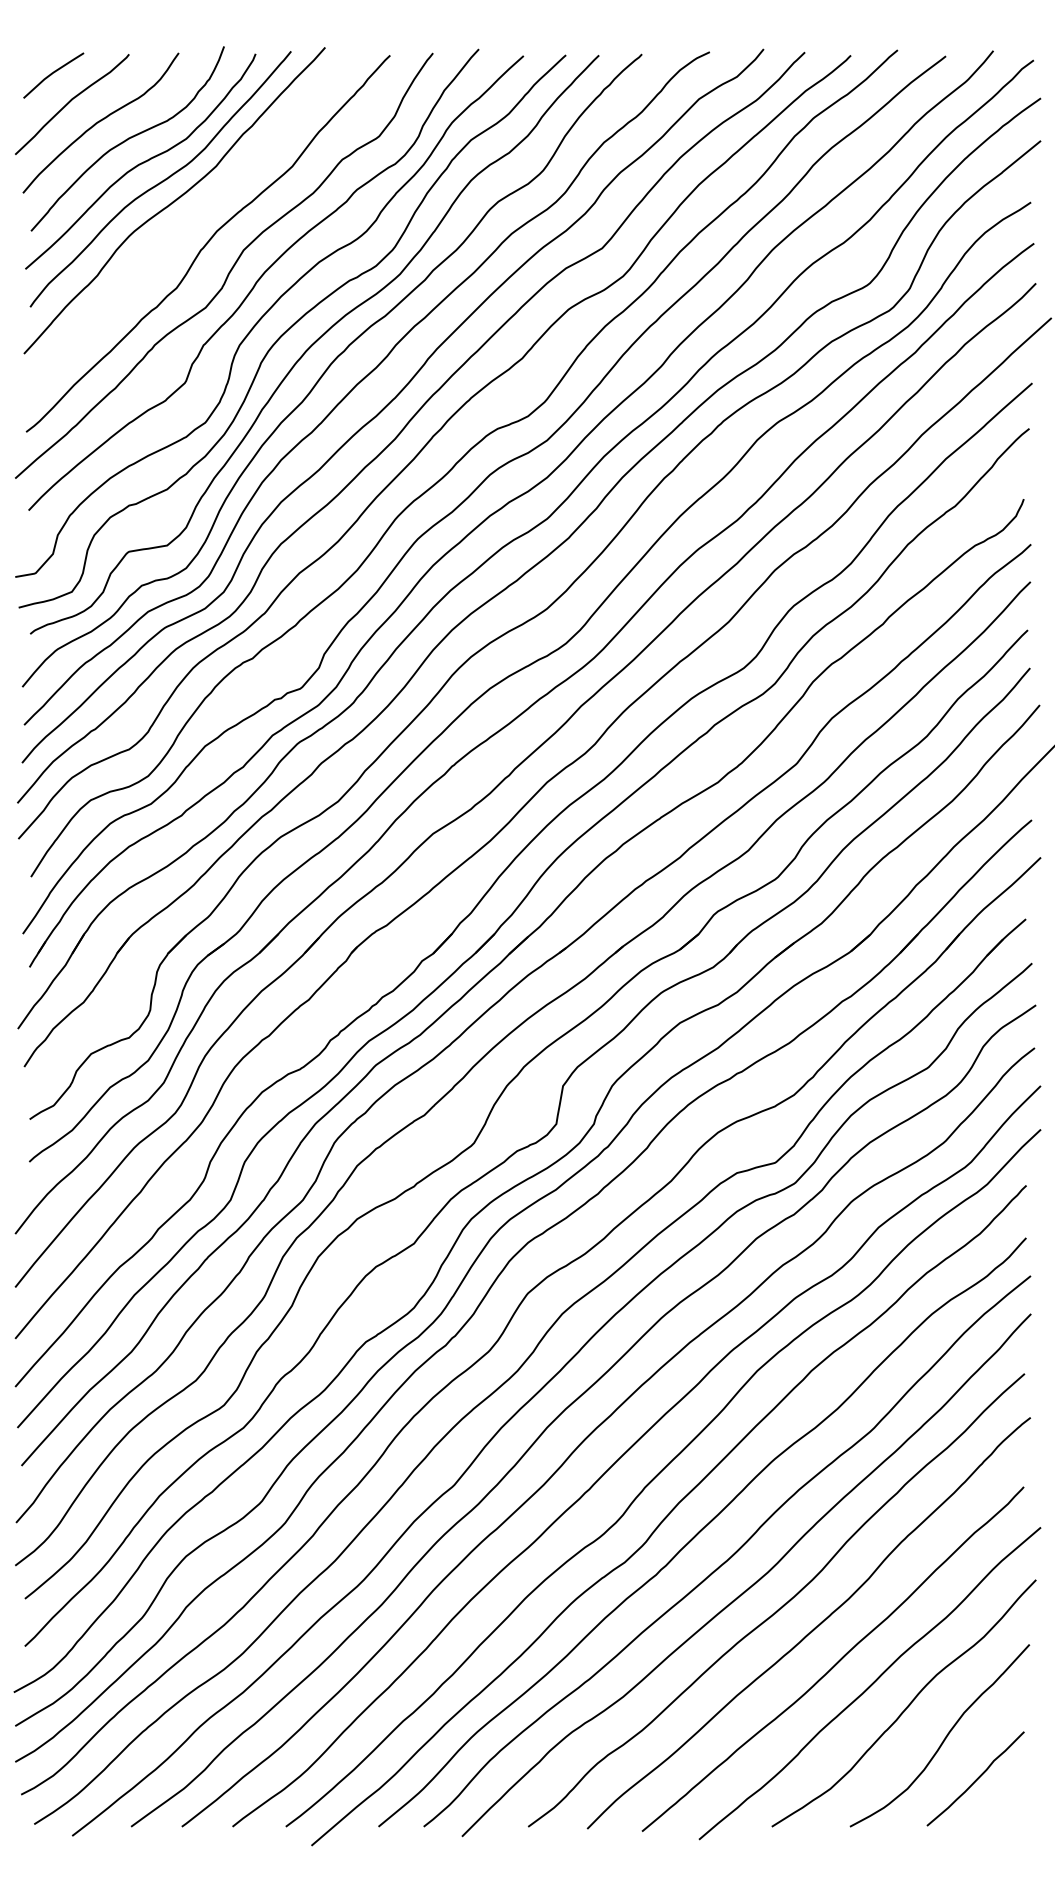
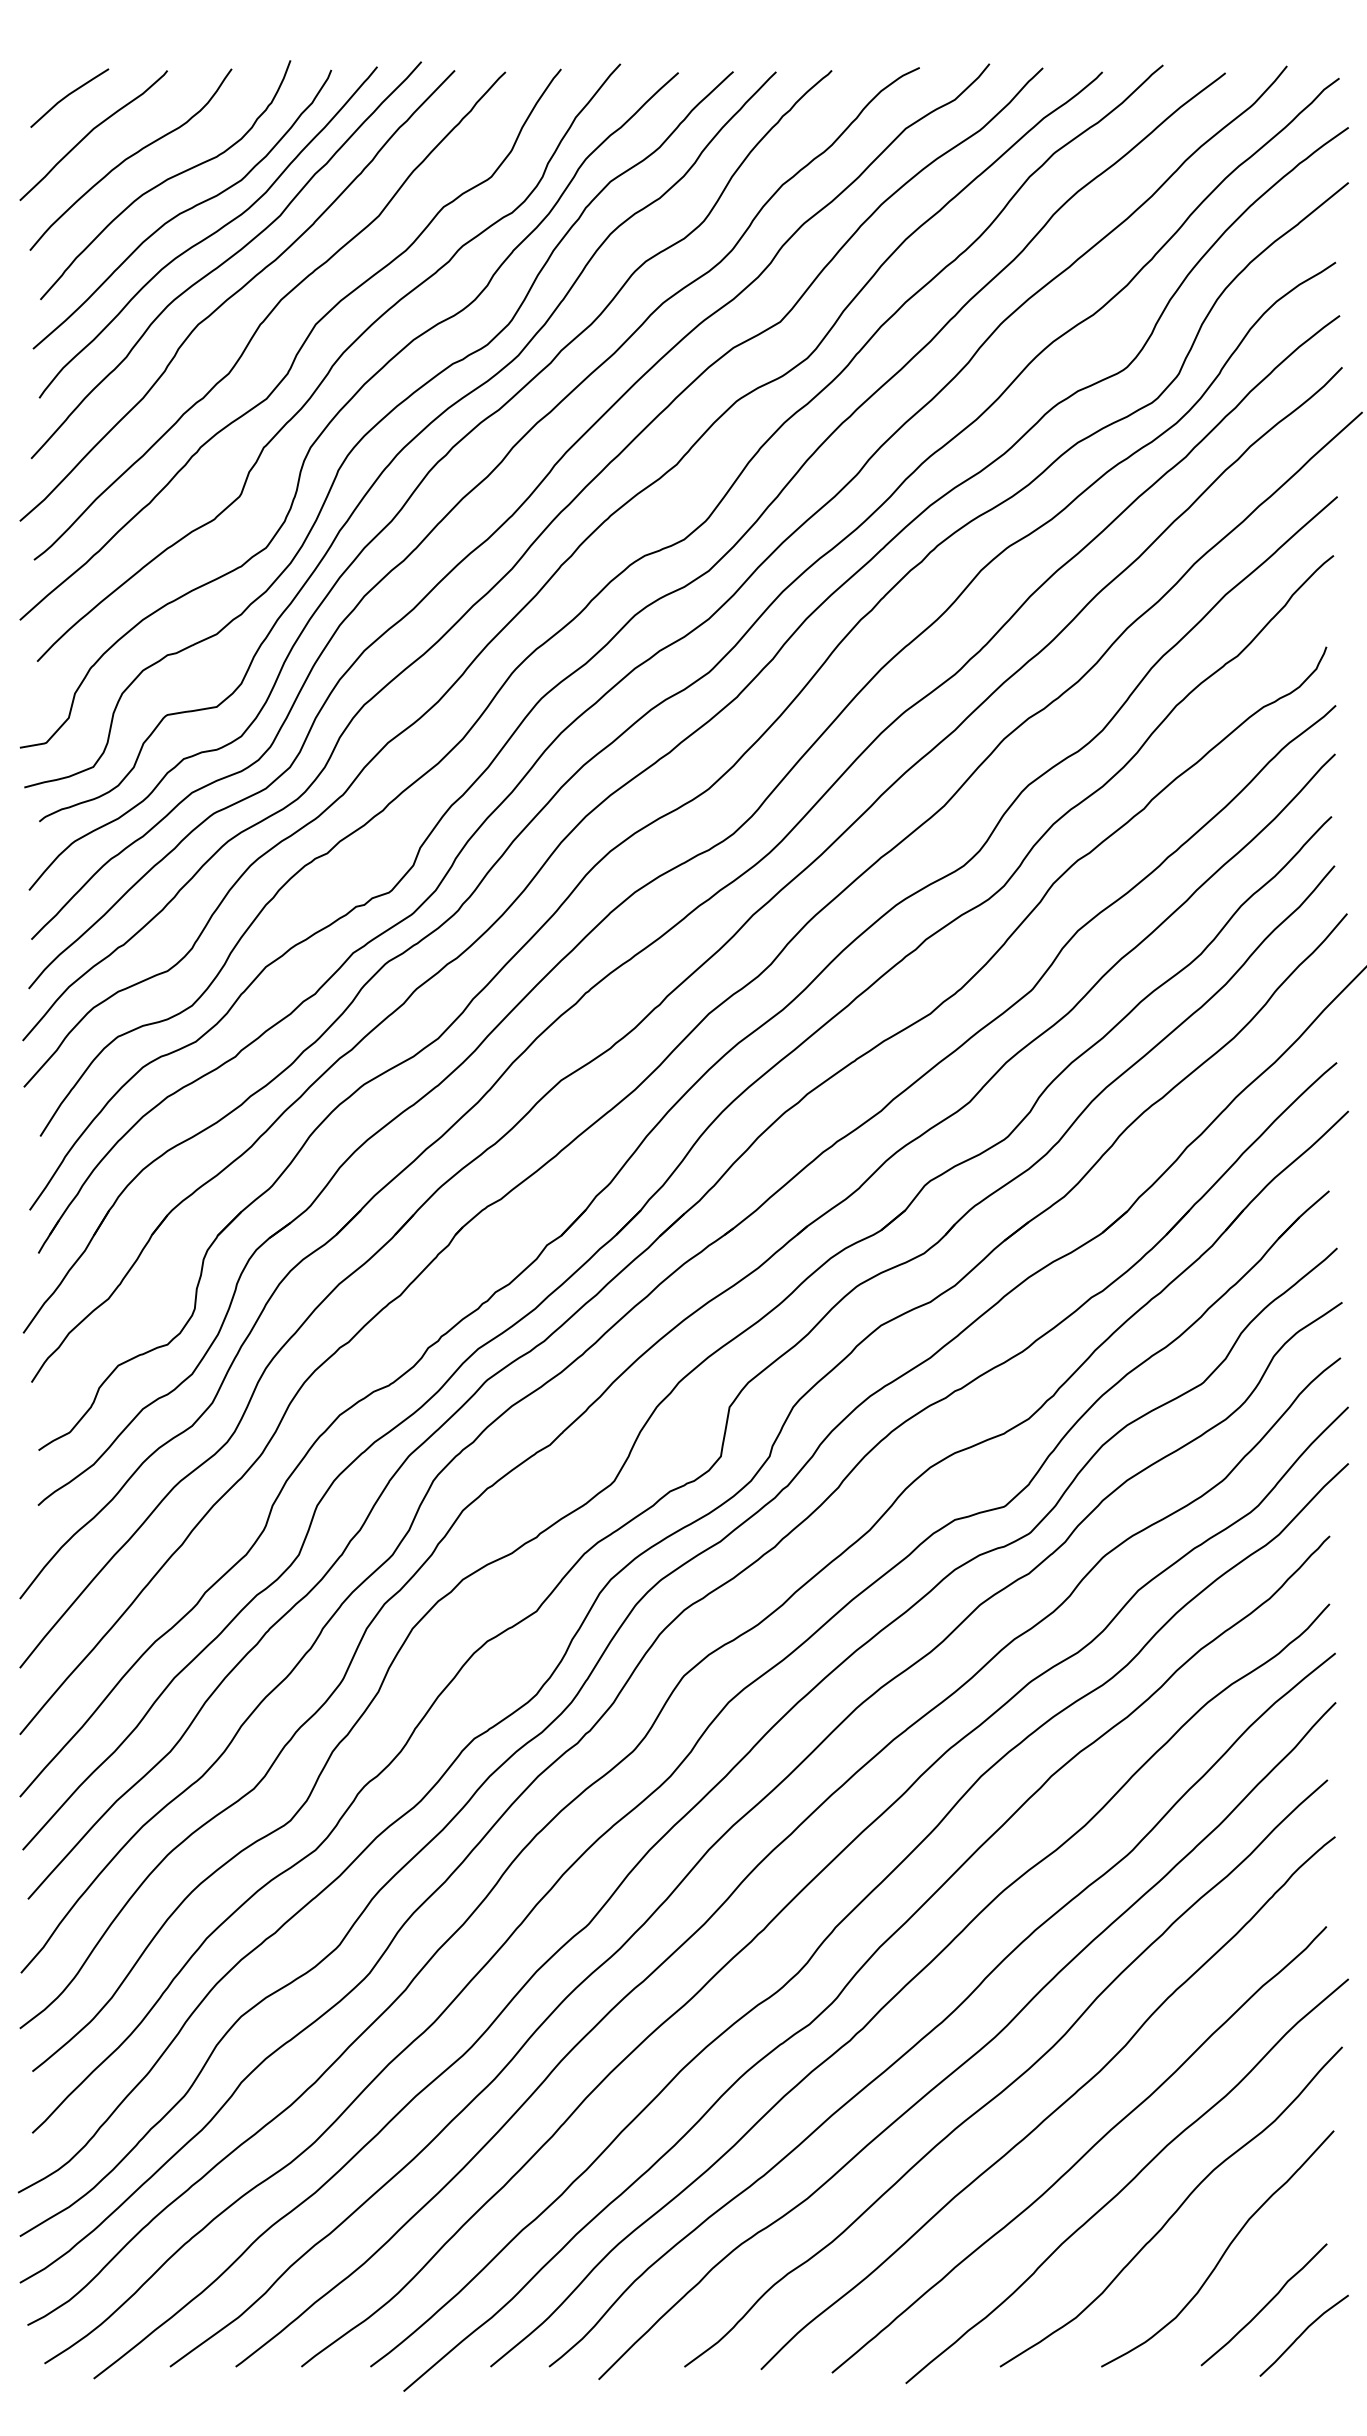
curve: (182, 226) -> (236, 293), added
curve: (1005, 1801) -> (1302, 2334), added

